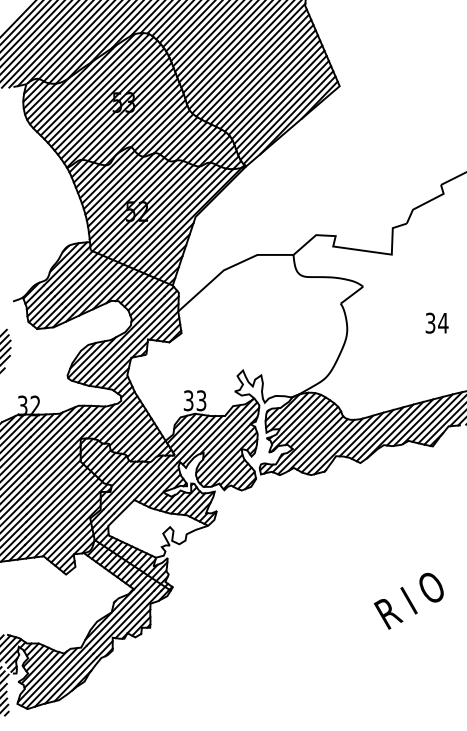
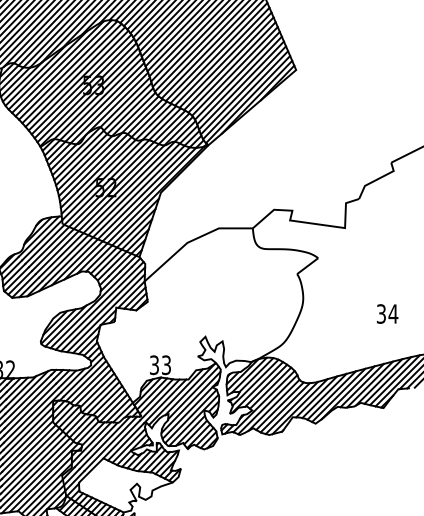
text: (436, 322) -> (387, 313), moved

